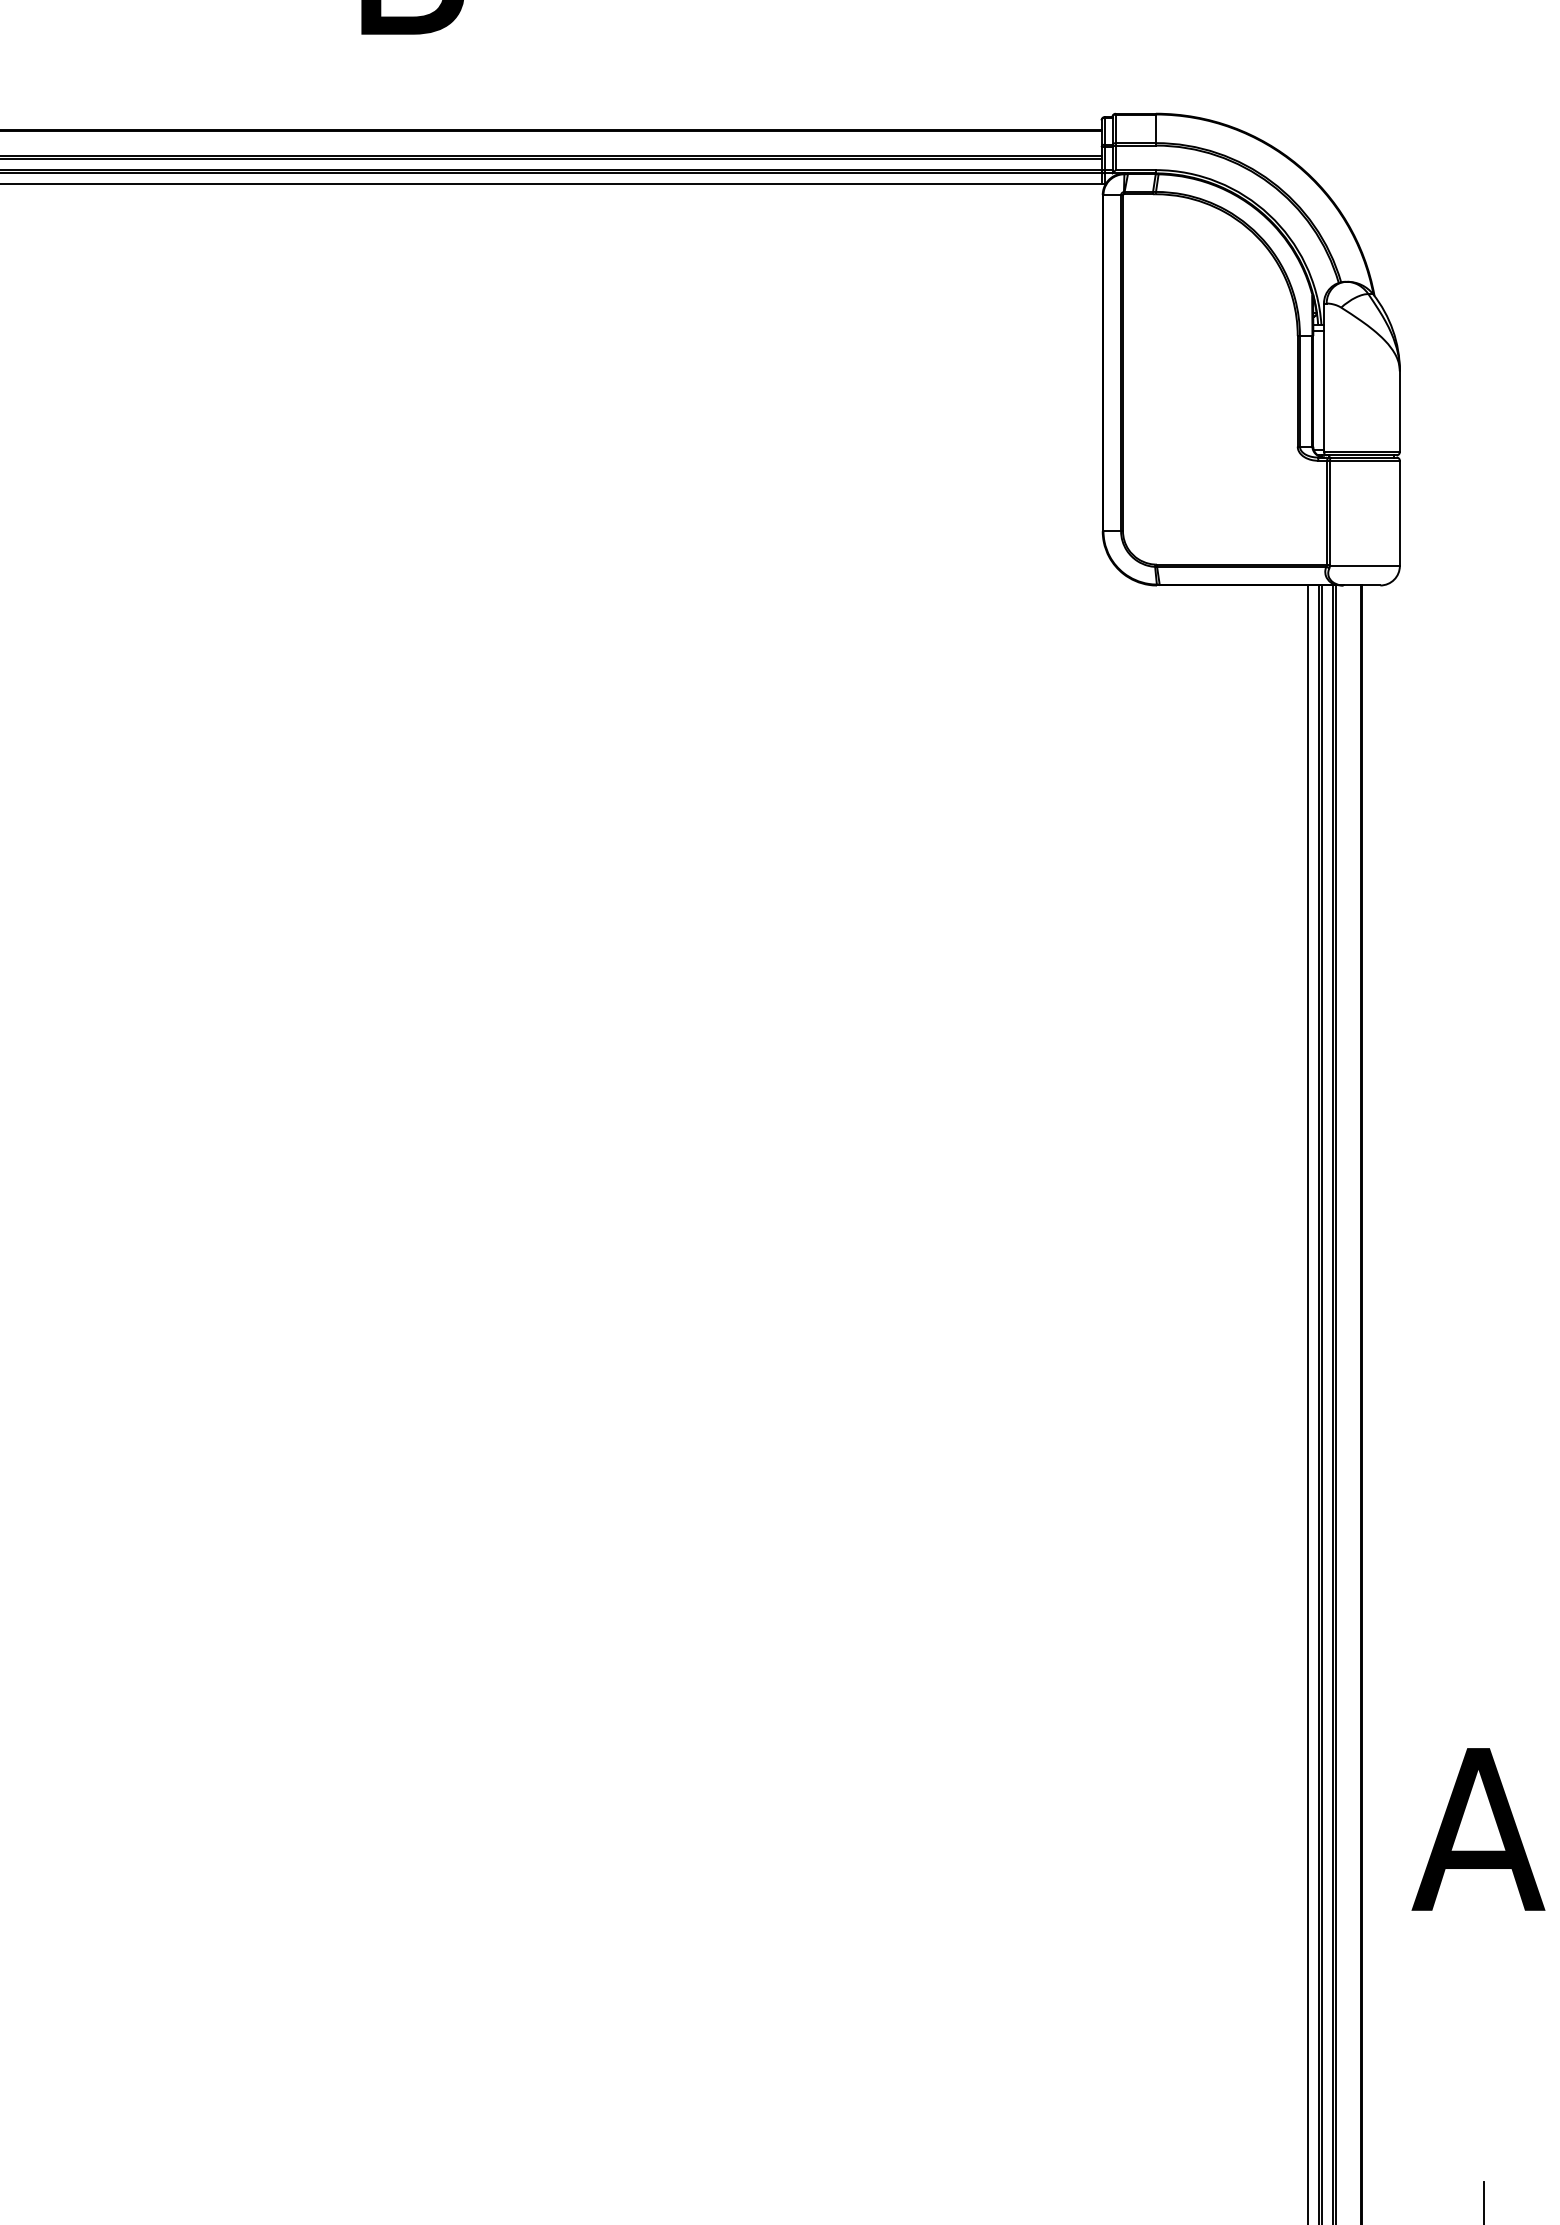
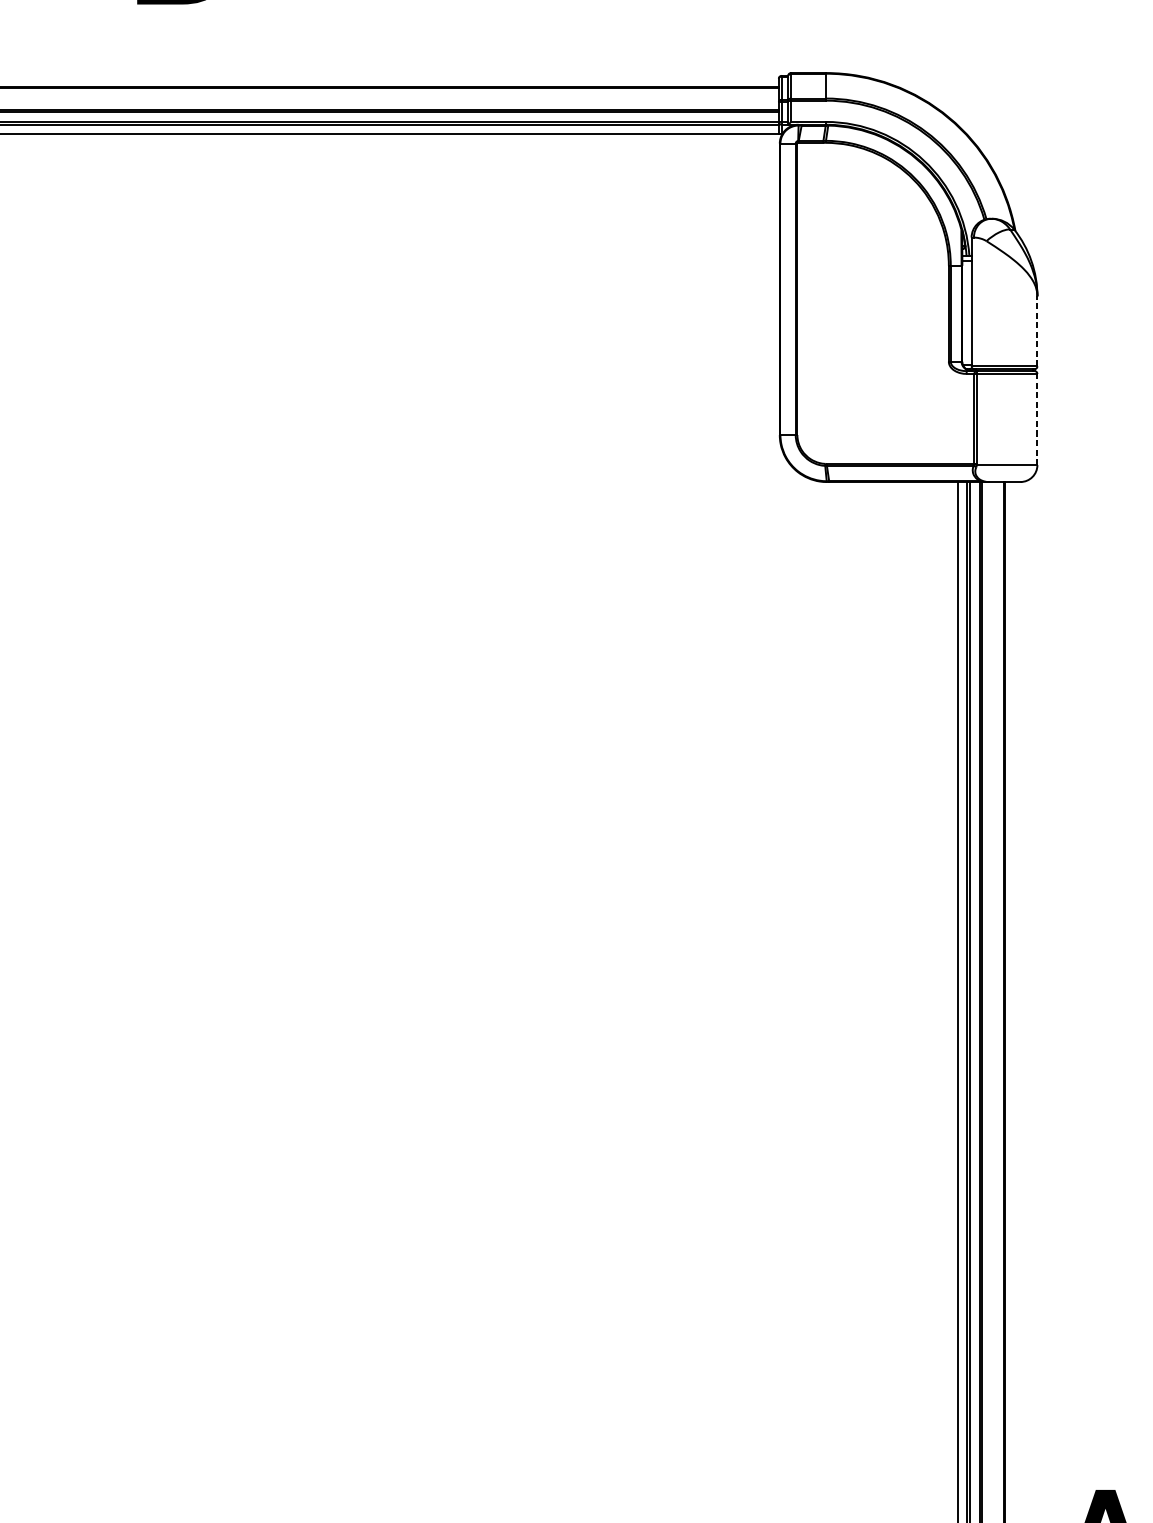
line: (1399, 411) -> (1037, 331), solid -> dashed
line: (1399, 513) -> (1037, 419), solid -> dashed

